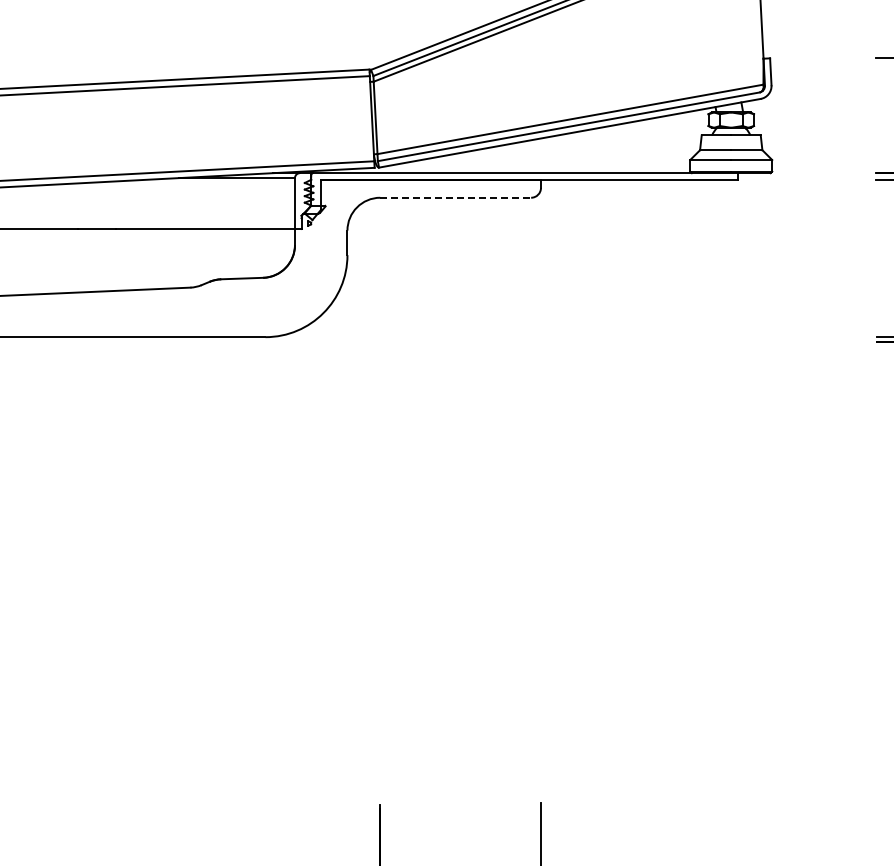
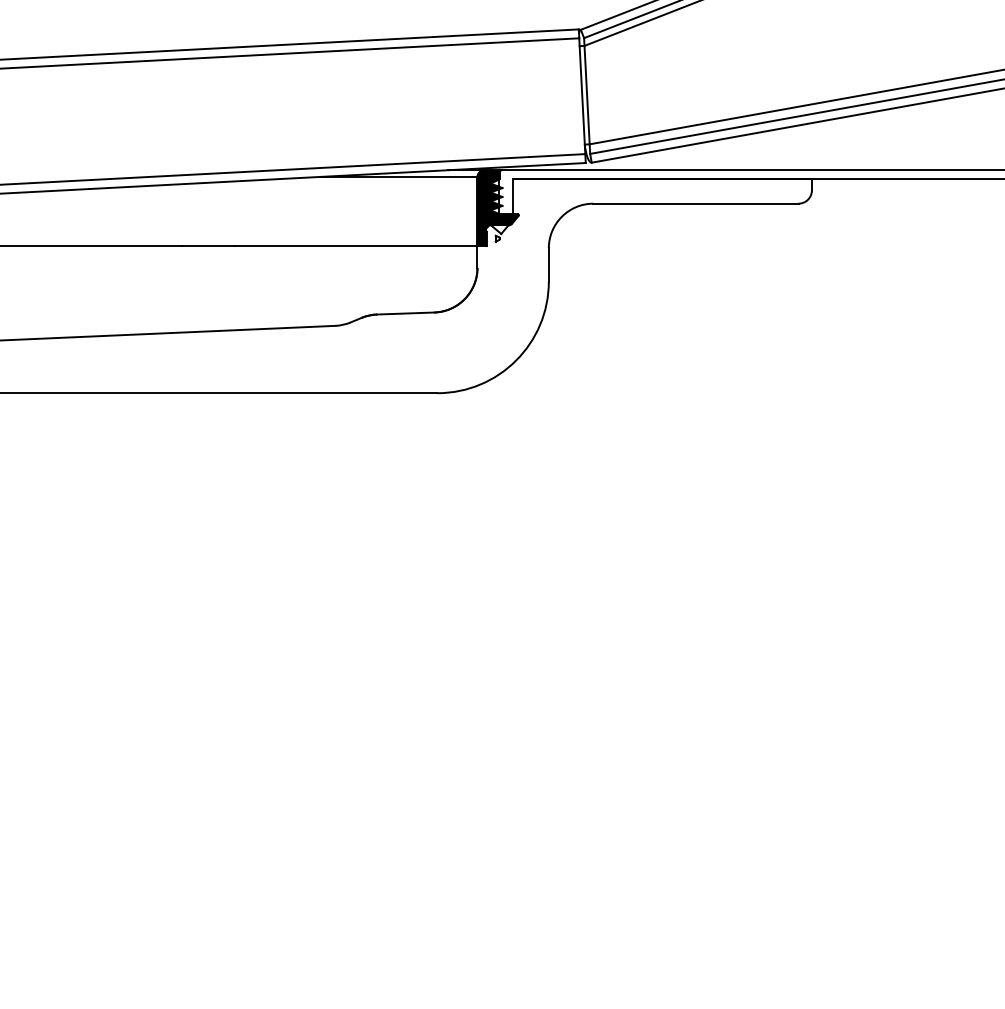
line: (456, 197) -> (697, 203), dashed -> solid
fill: (309, 200) -> (497, 207), added

